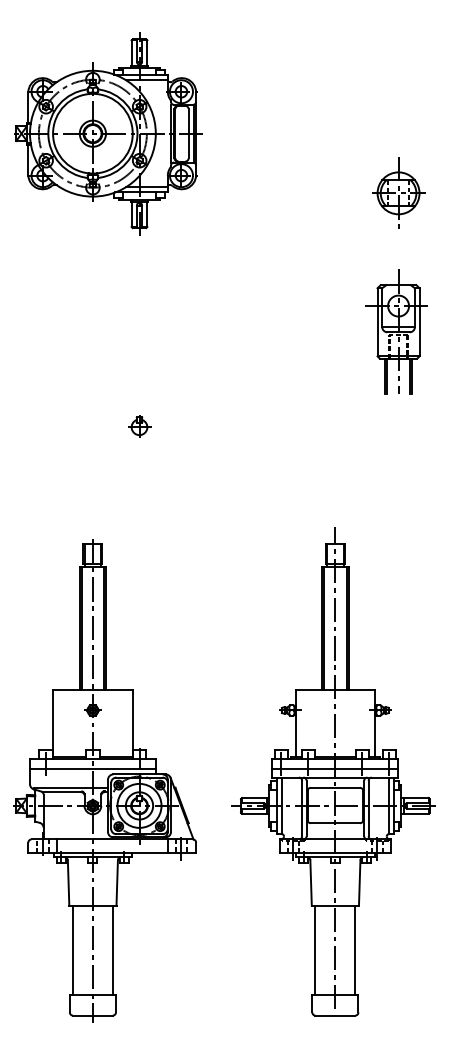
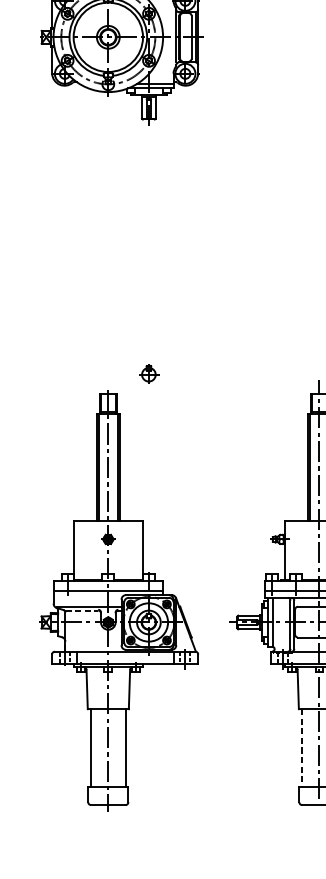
part: (139, 426) -> (148, 374), moved
line: (62, 792) -> (81, 610), solid -> dashed
line: (315, 950) -> (302, 748), solid -> dashed

